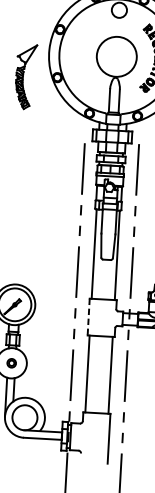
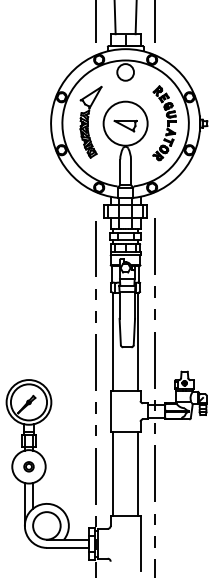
part: (116, 58) -> (125, 125), added
part: (25, 76) -> (90, 121), moved
line: (88, 317) -> (110, 411), dashed -> solid

